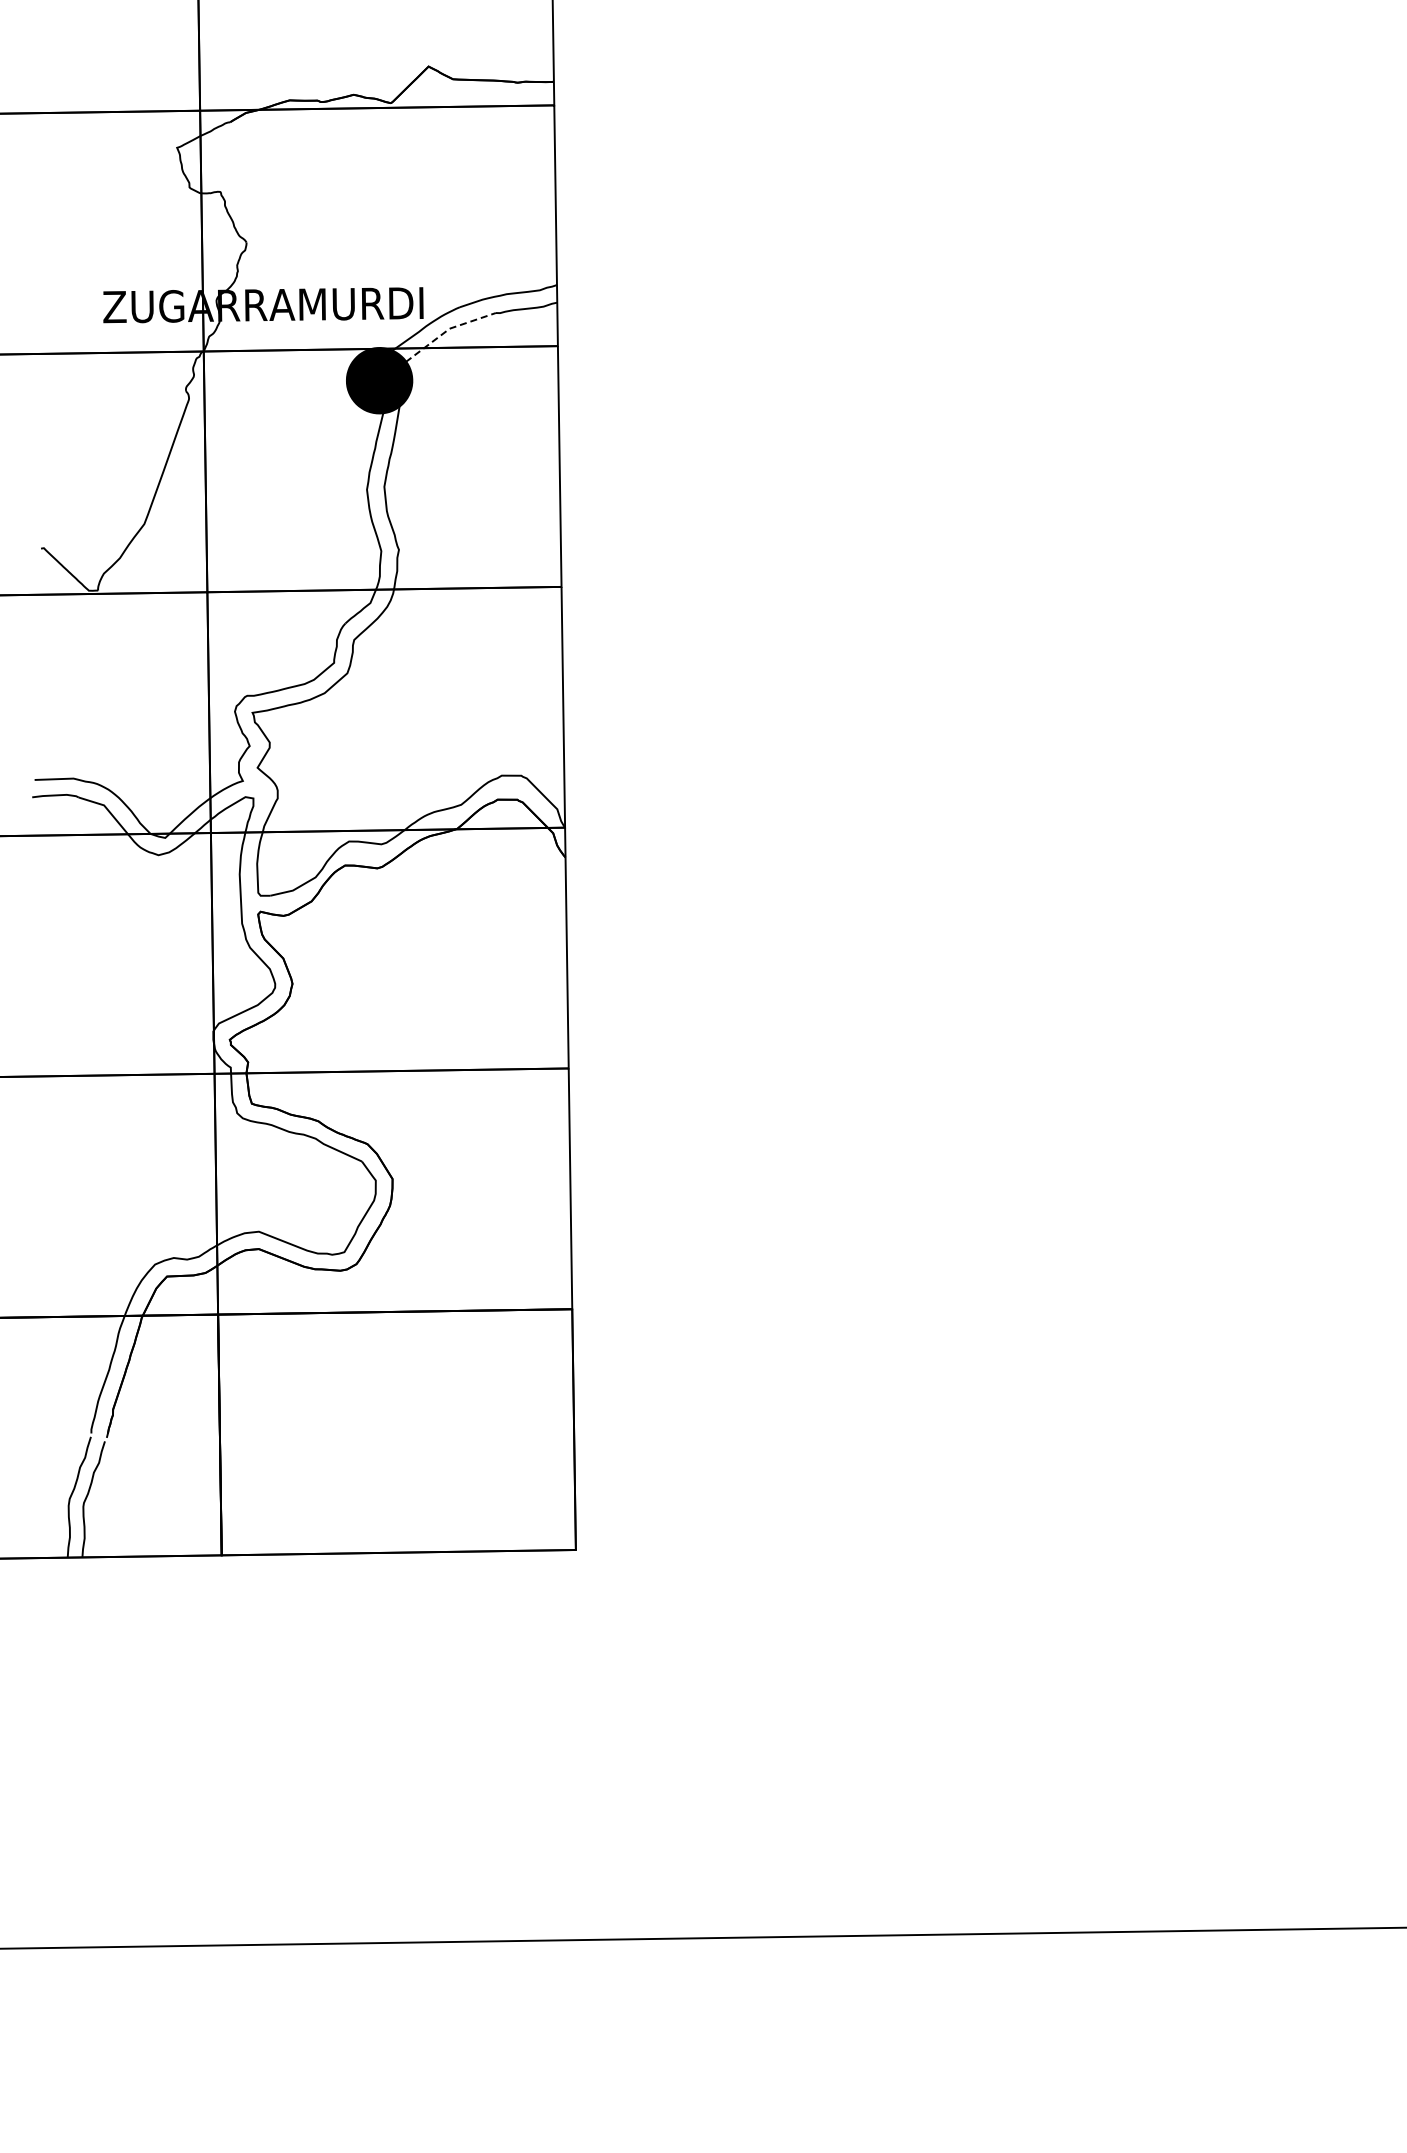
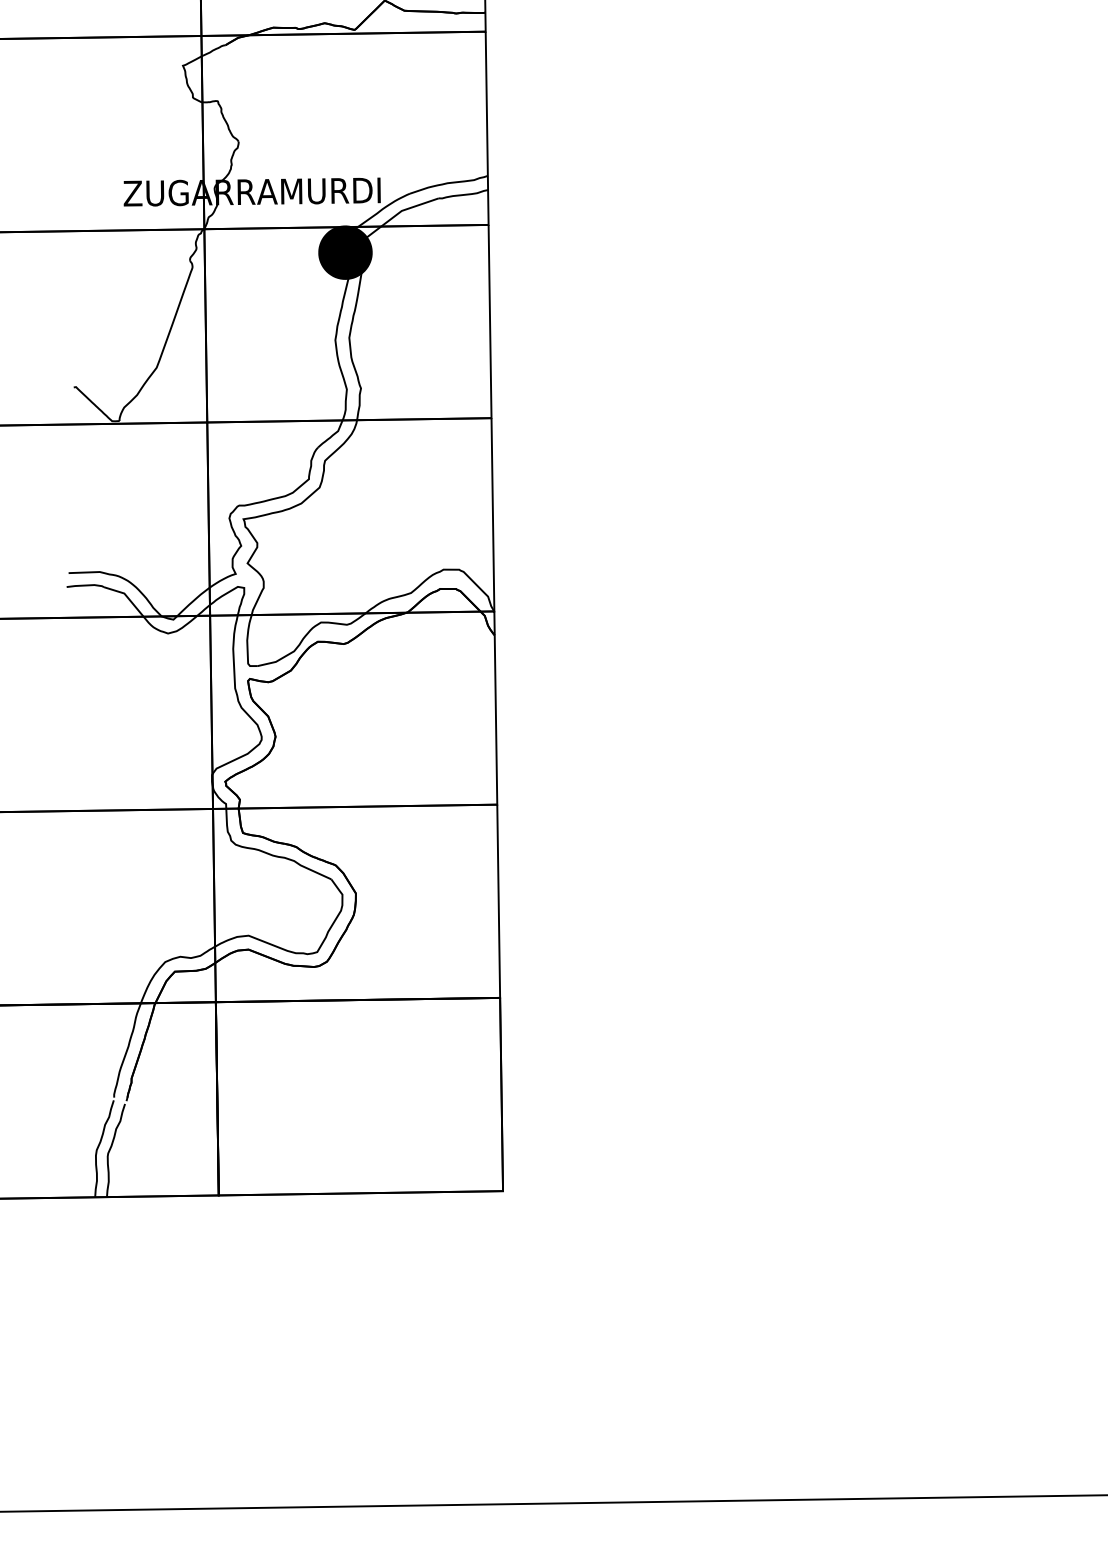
line: (447, 330) -> (399, 212), dashed -> solid

